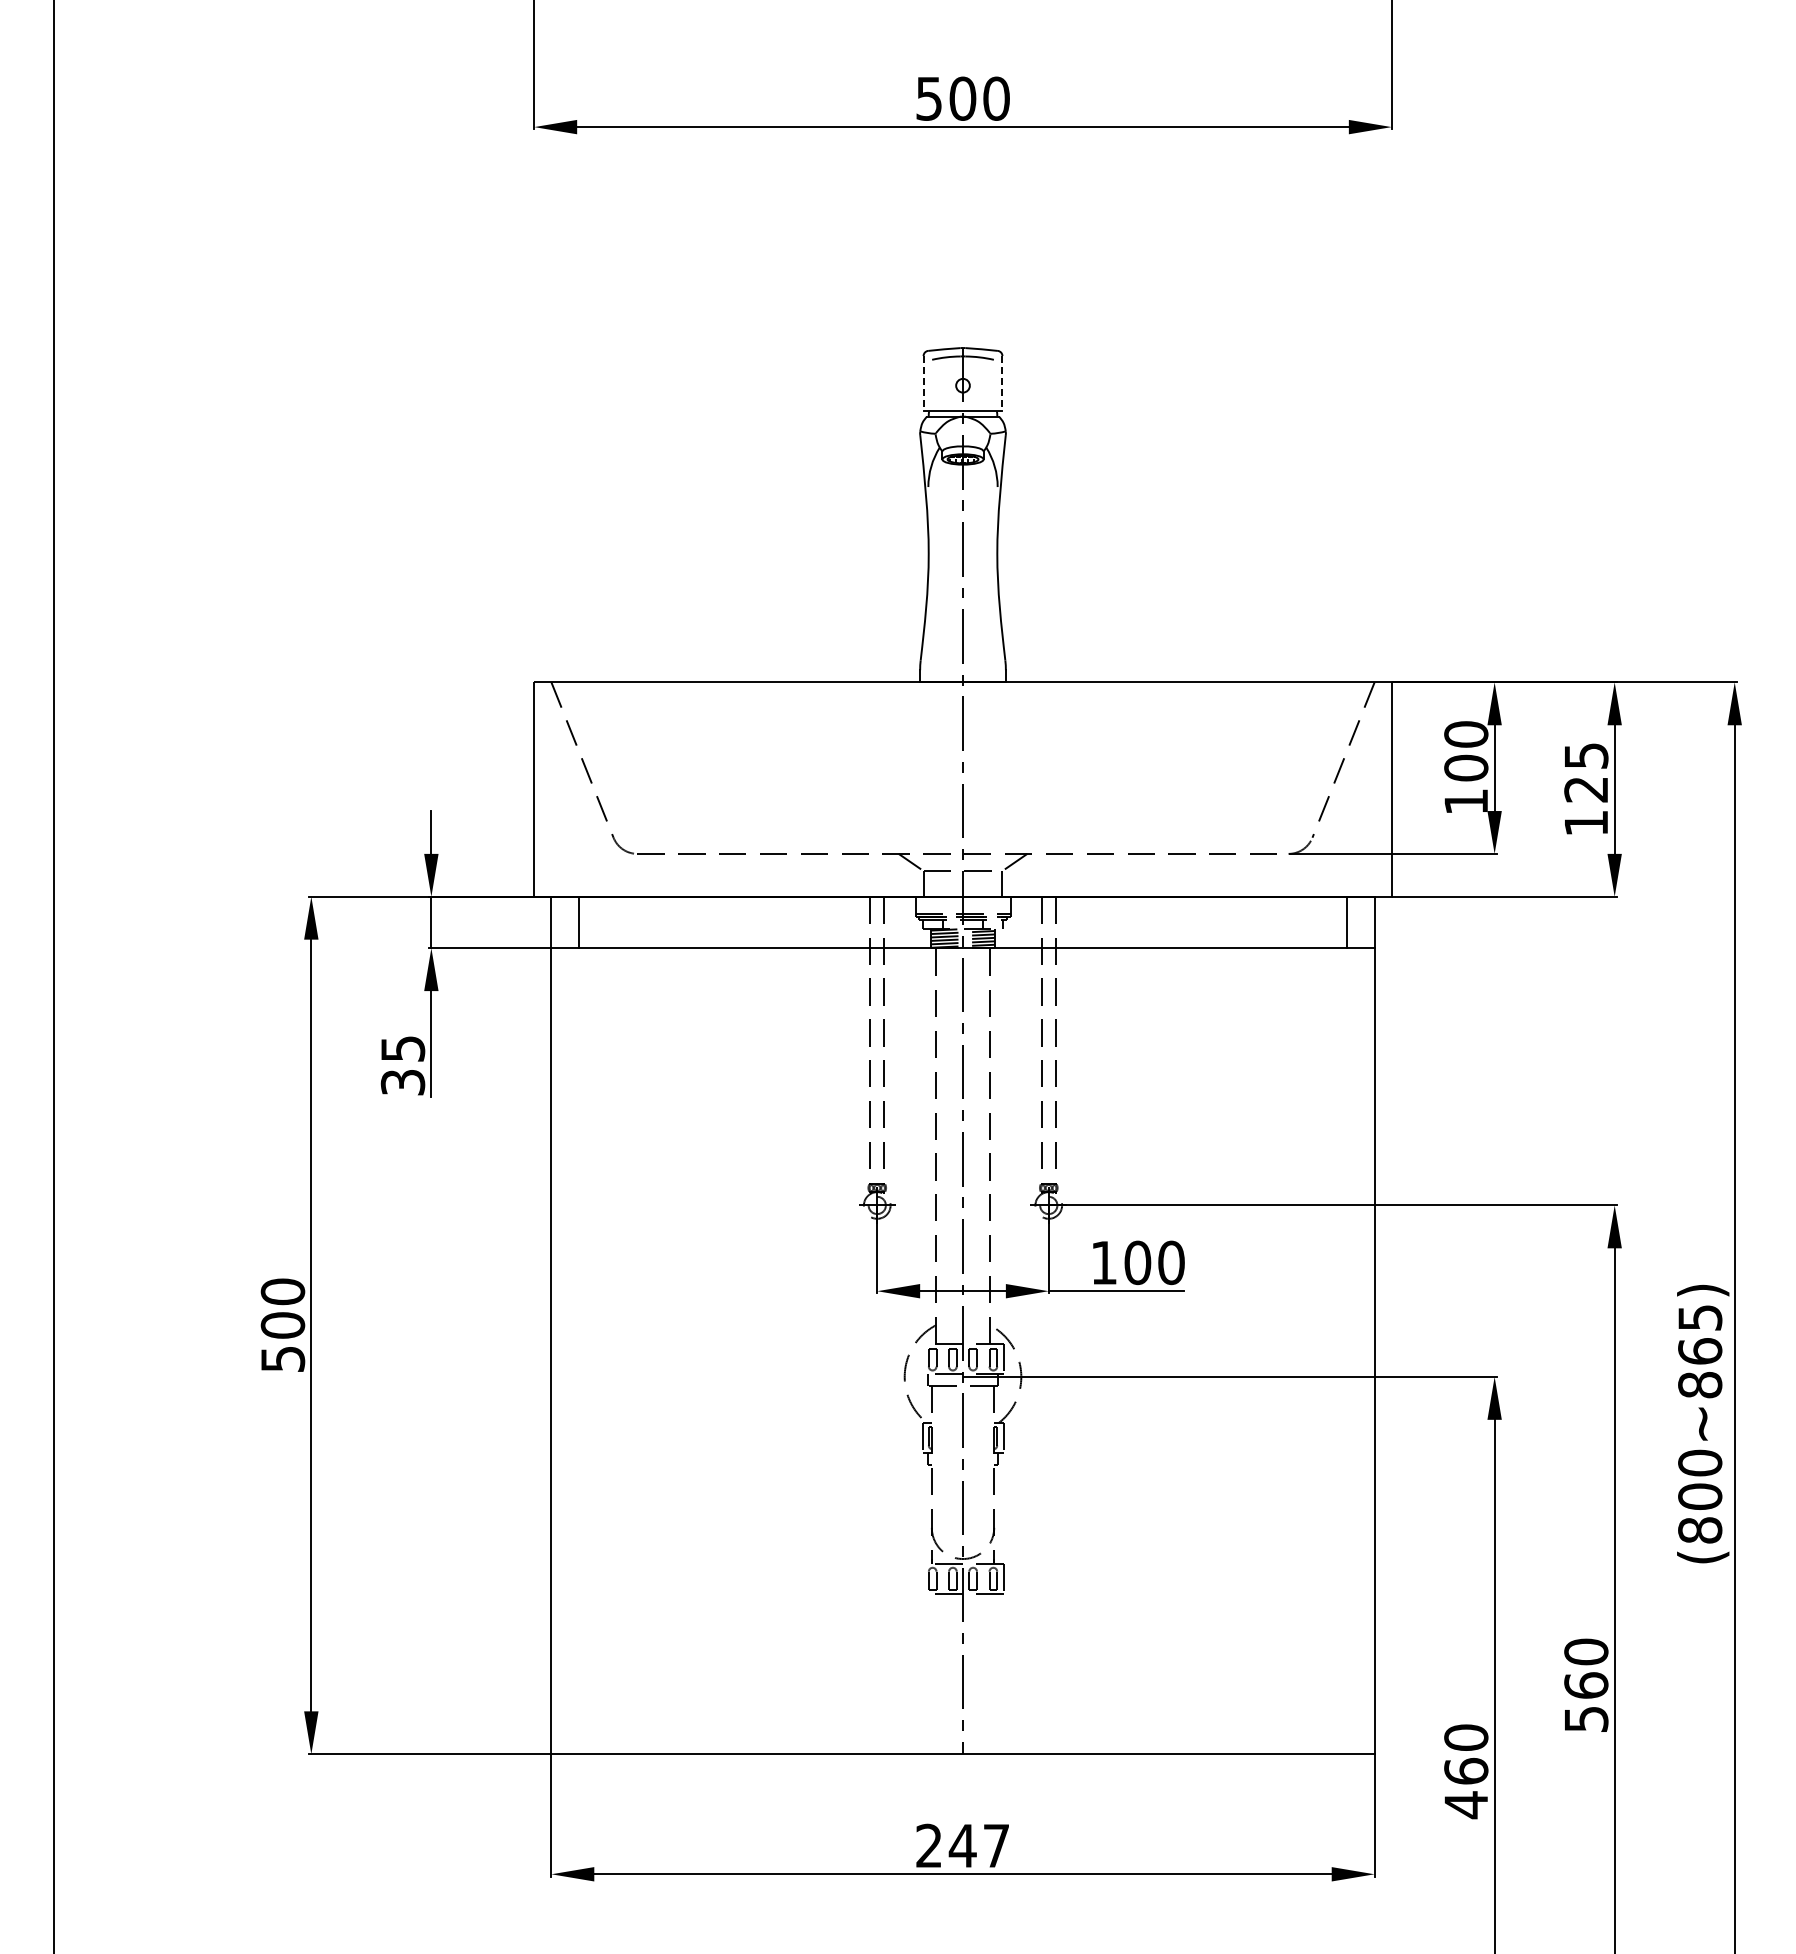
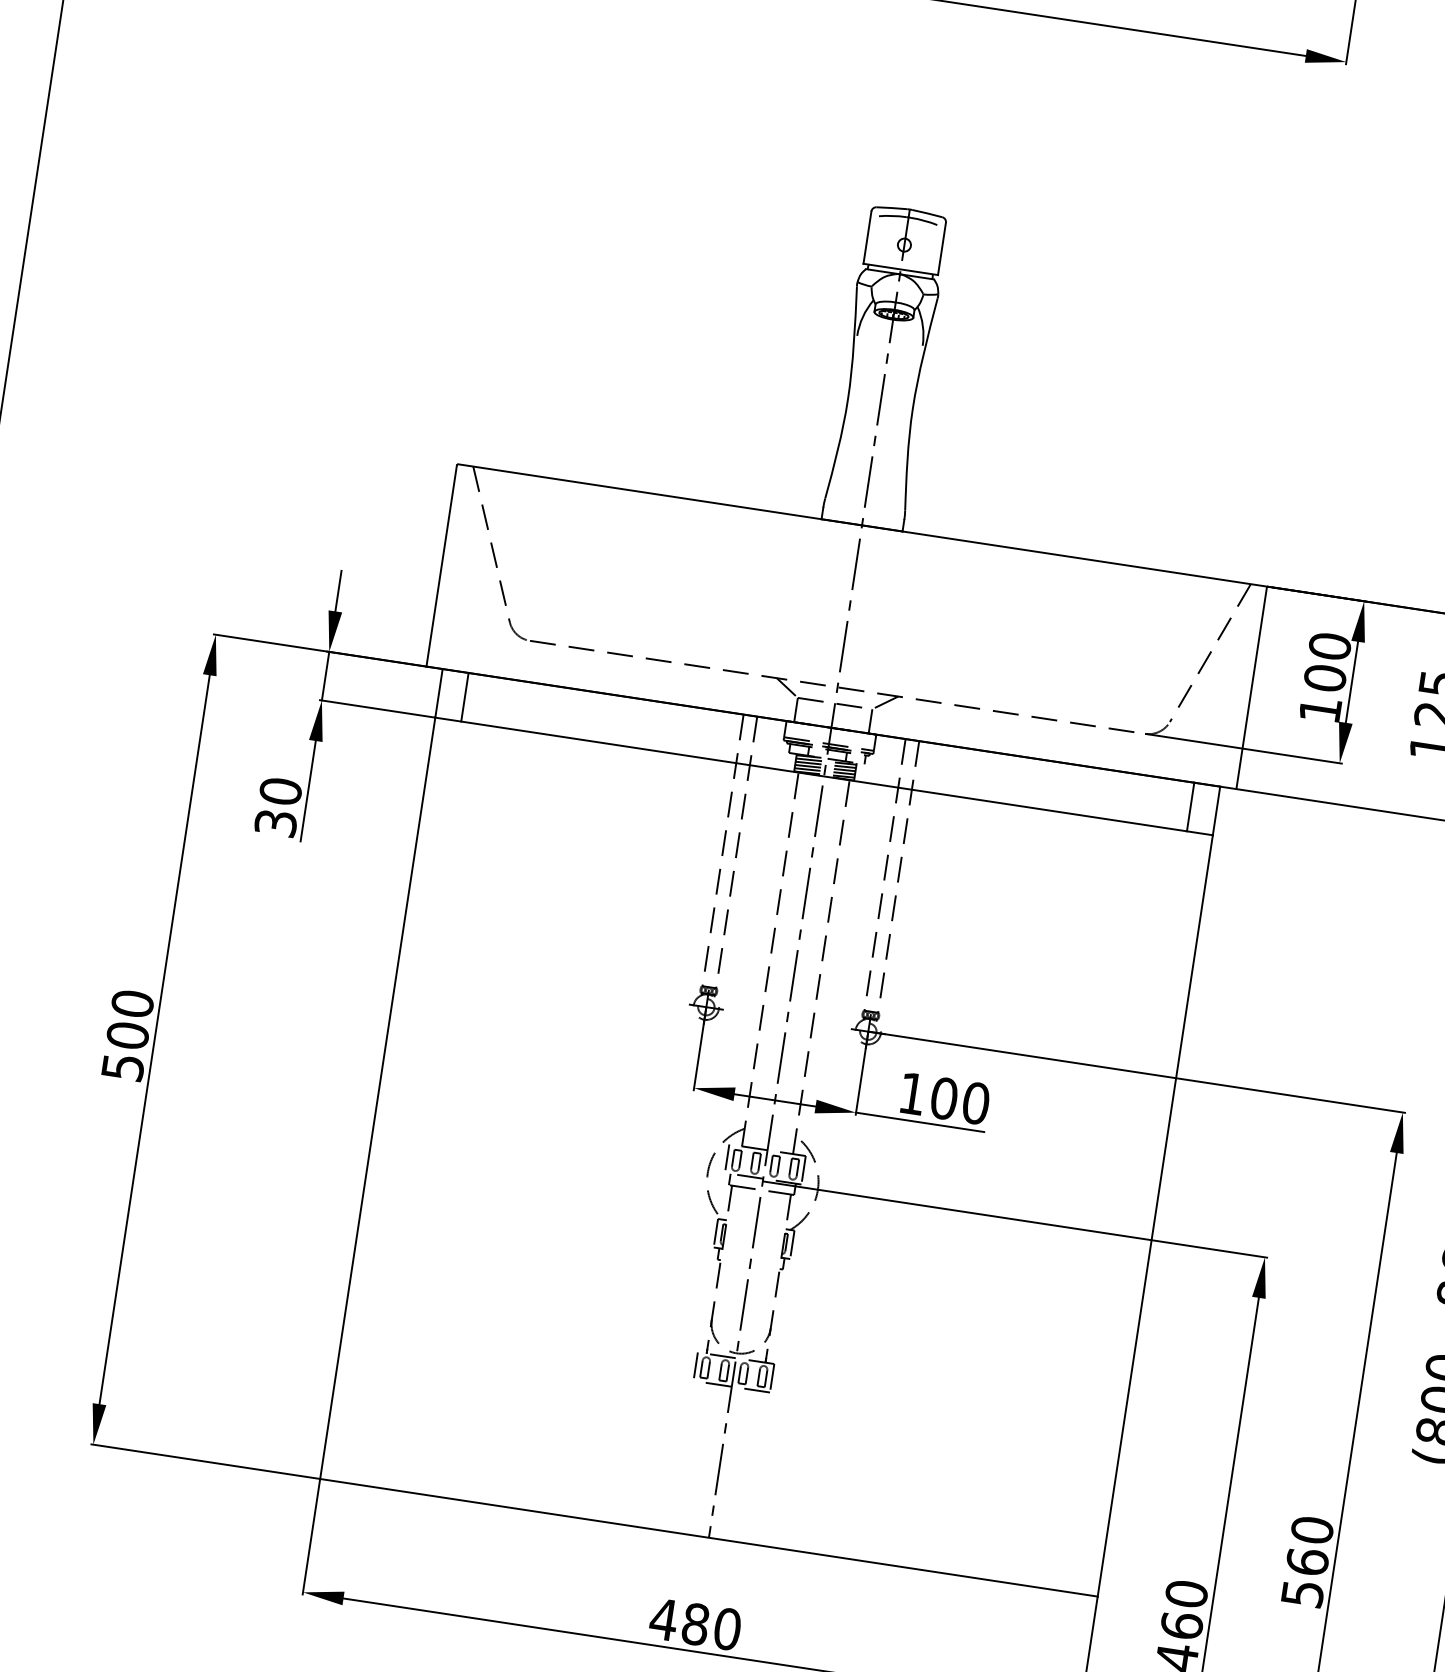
line: (923, 383) -> (867, 237), dashed -> solid
line: (1002, 383) -> (942, 248), dashed -> solid
text: (402, 1048) -> (280, 791), 35 -> 30
line: (922, 1358) -> (727, 1158), added
line: (922, 1579) -> (695, 1366), added
text: (962, 1845) -> (695, 1623), 247 -> 480

